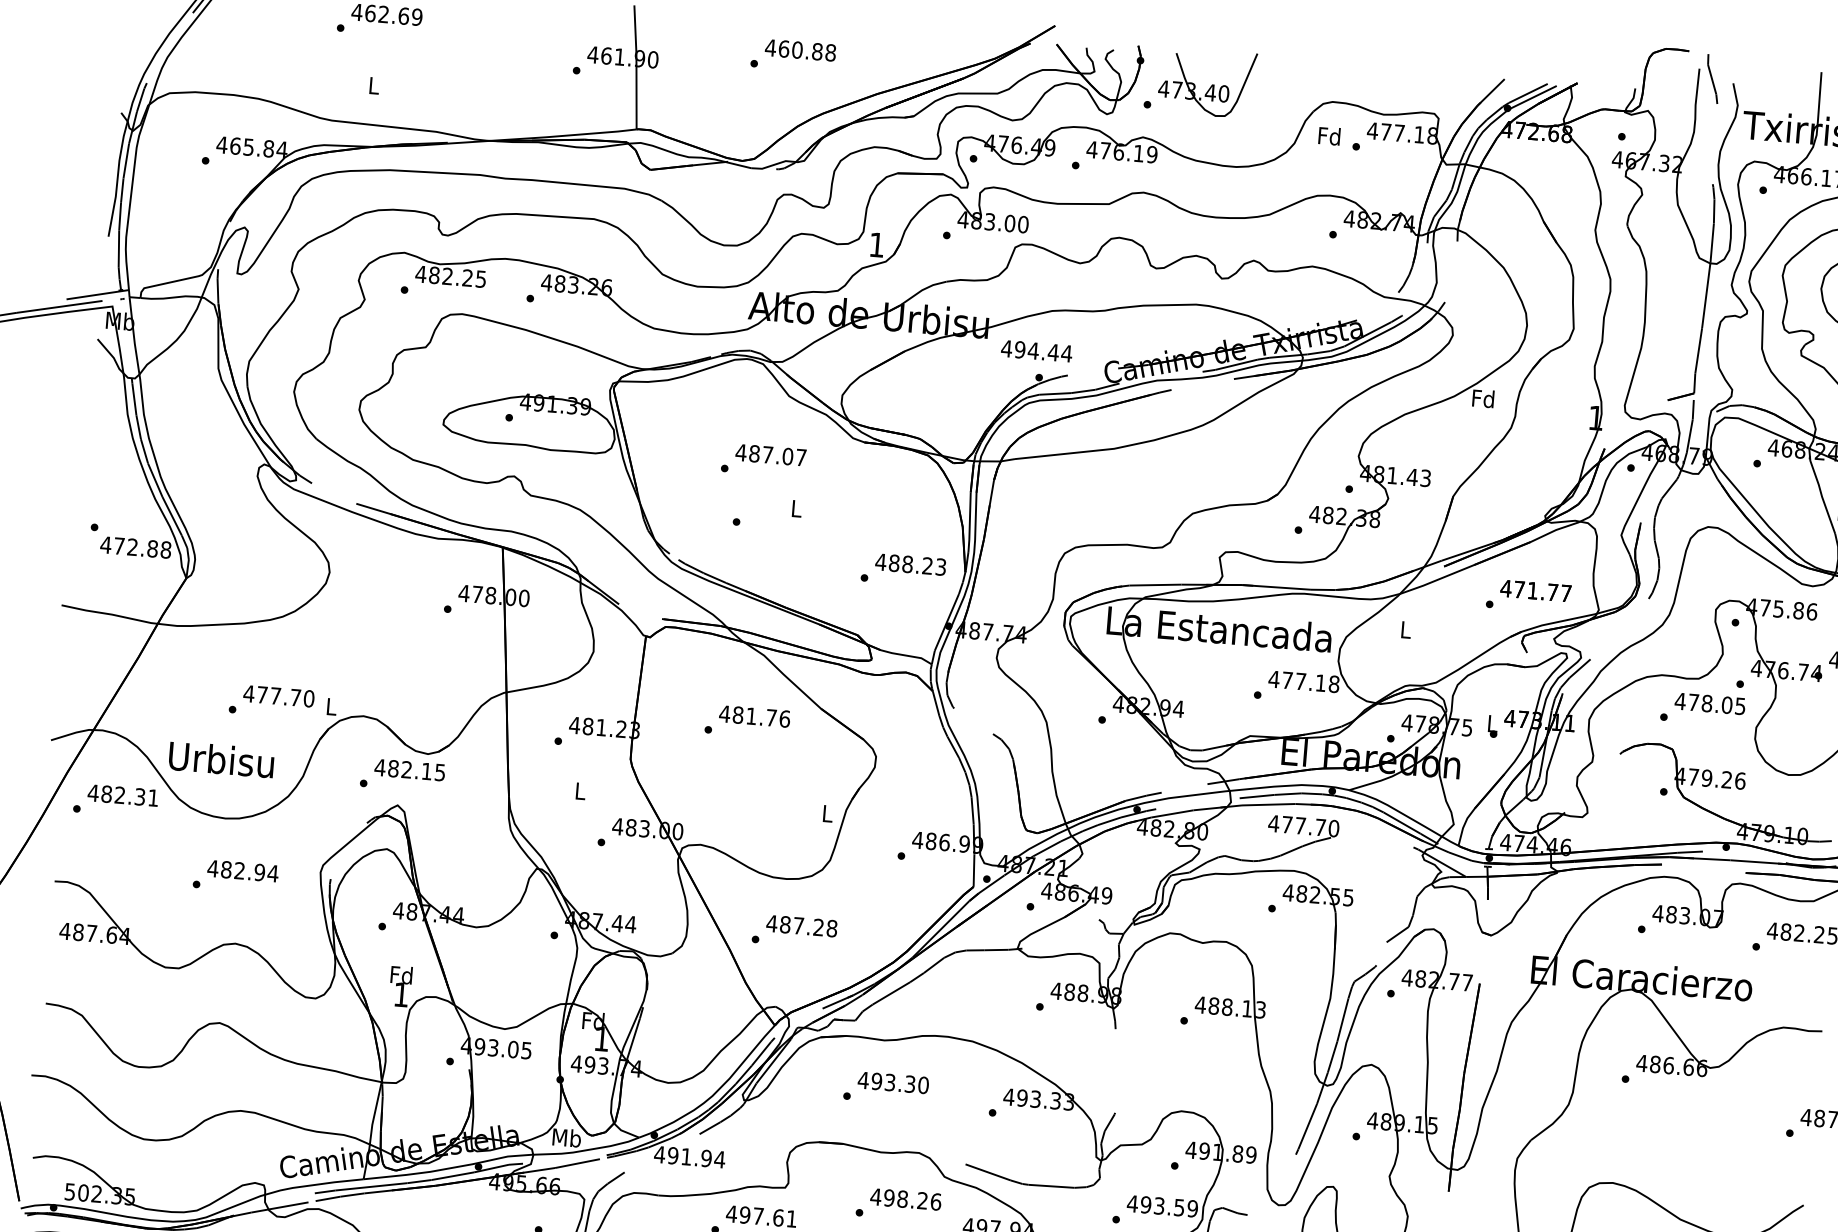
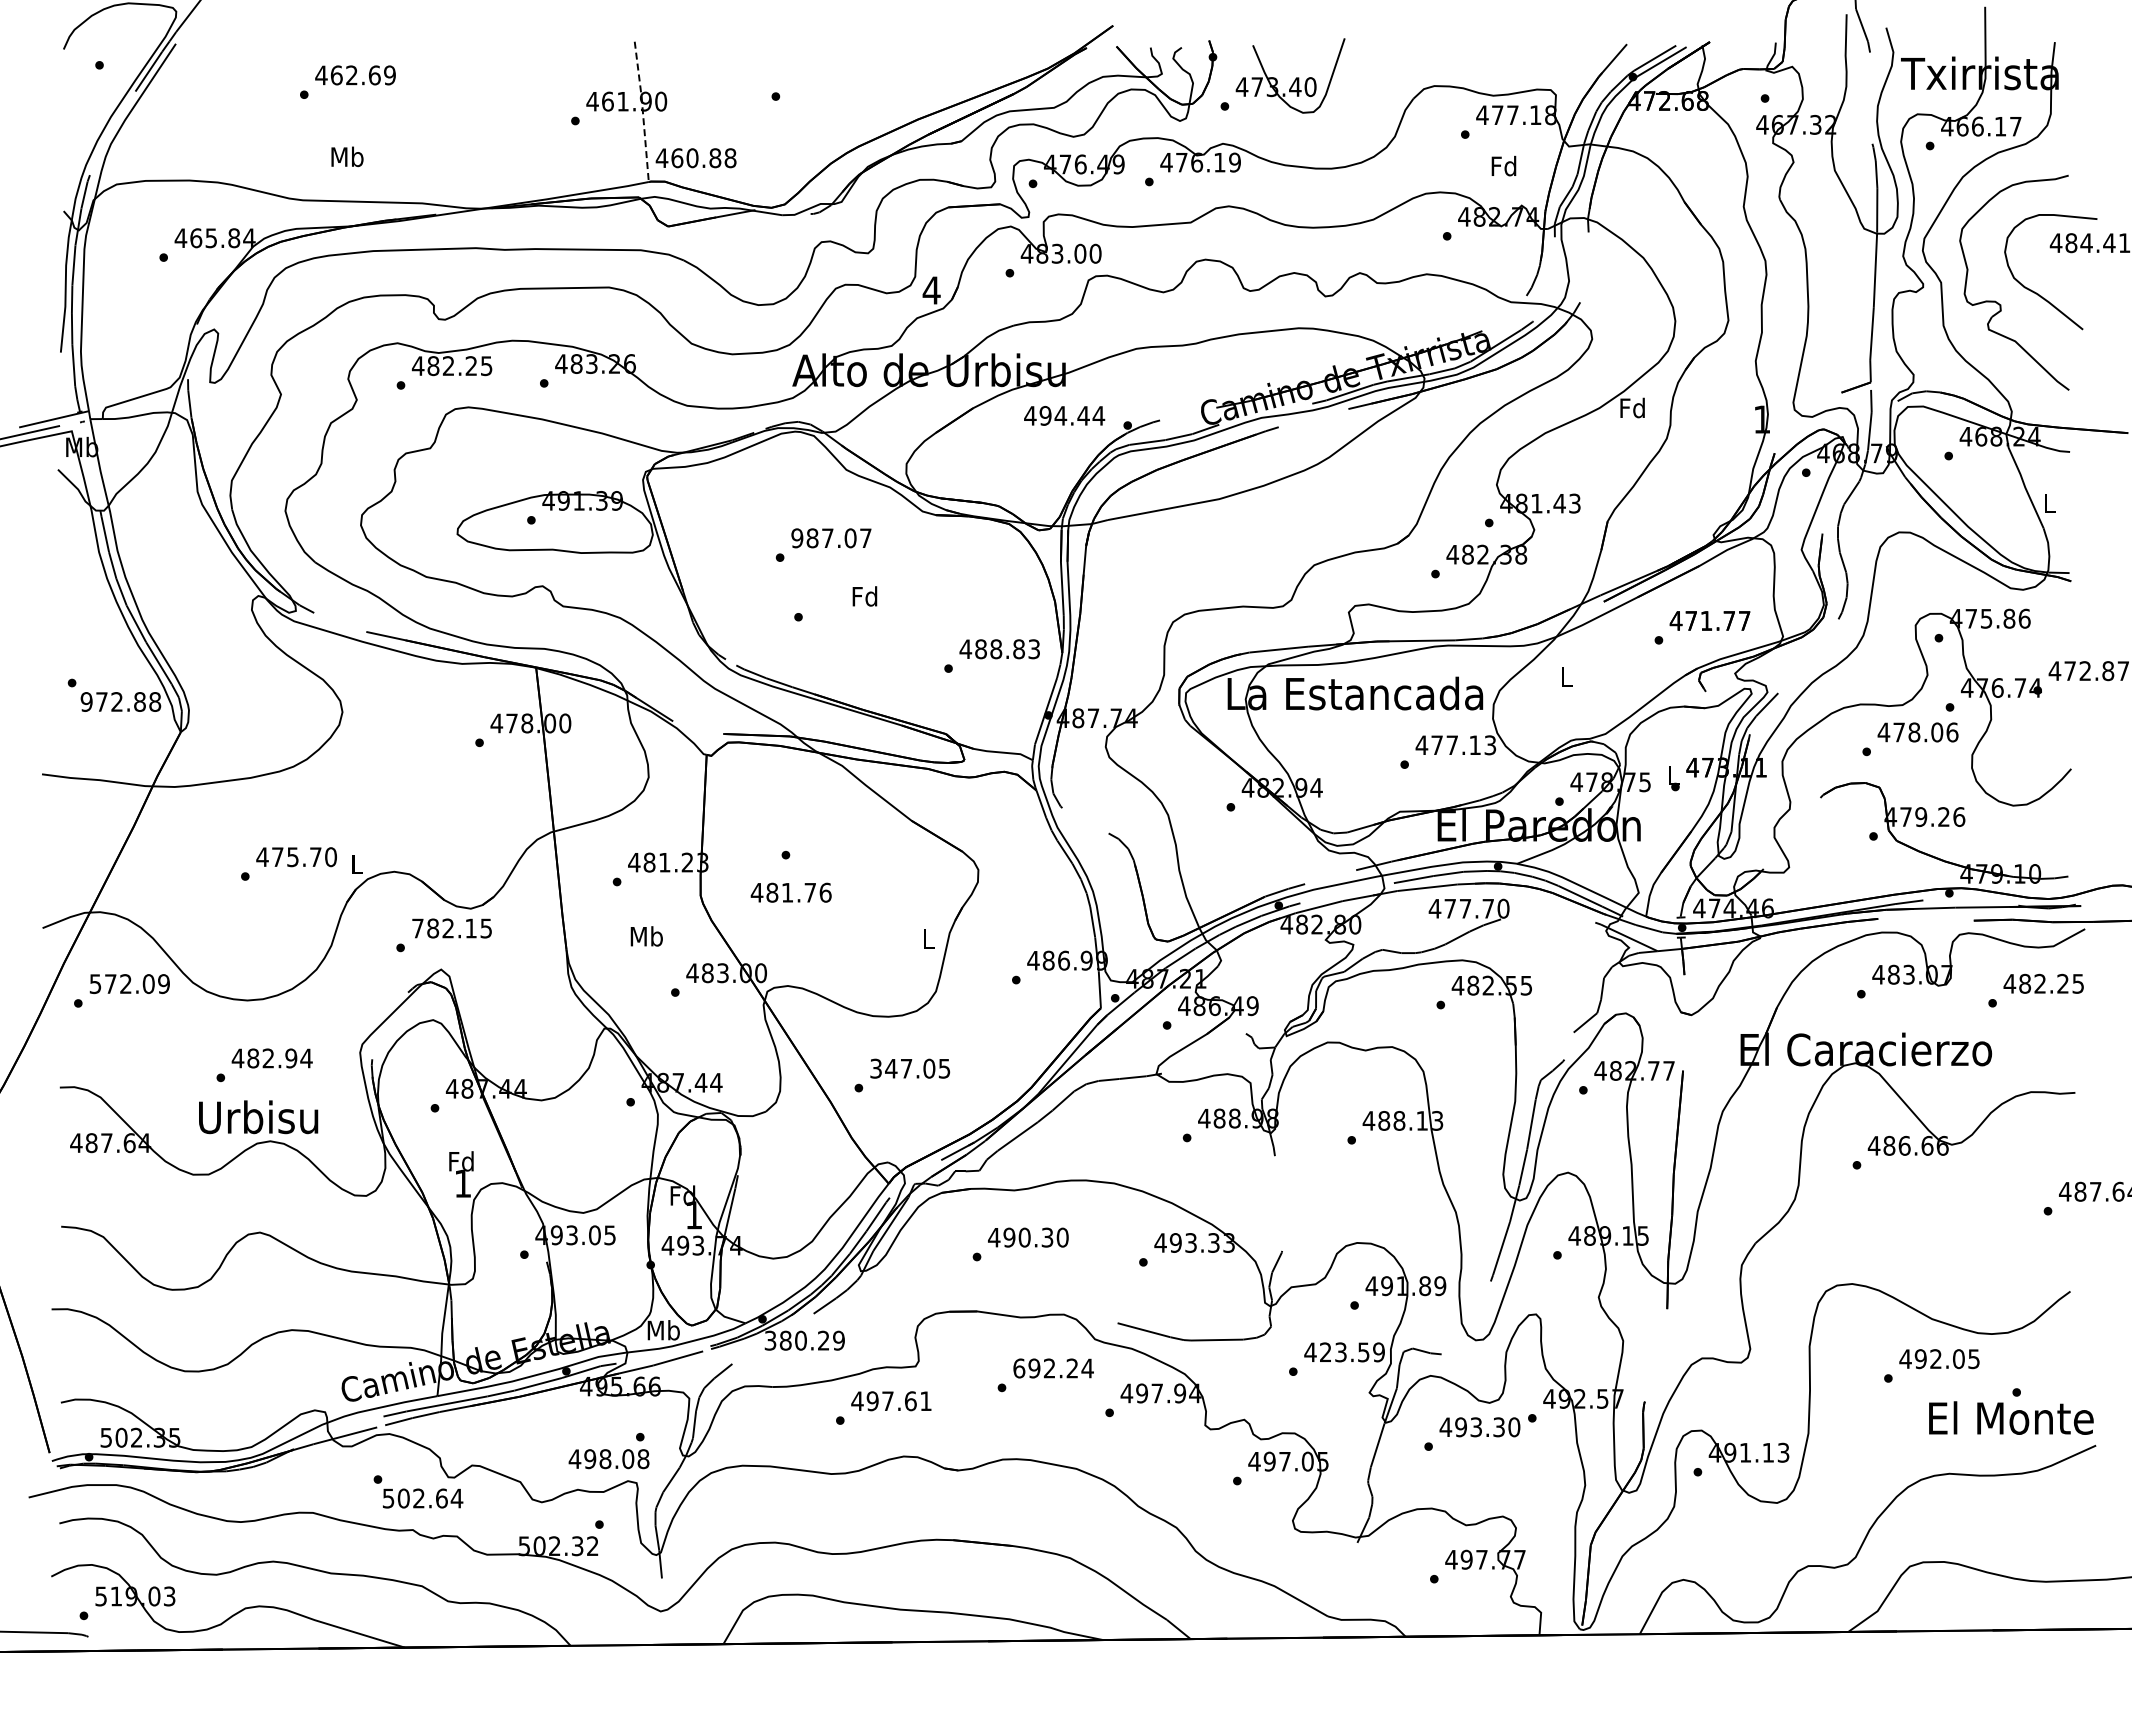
text: (800, 50) -> (695, 158), moved
line: (636, 67) -> (642, 111), solid -> dashed
text: (374, 85) -> (347, 156), L -> Mb
text: (1329, 135) -> (1503, 165), moved
text: (876, 245) -> (931, 290), 1 -> 4
text: (1036, 350) -> (1064, 415), moved
text: (741, 452) -> (797, 538), 487.07 -> 987.07
text: (795, 508) -> (864, 596), L -> Fd
text: (105, 544) -> (86, 701), 472.88 -> 972.88
text: (927, 566) -> (1018, 649), 488.23 -> 488.83
text: (1334, 684) -> (1490, 745), 477.18 -> 477.13
text: (275, 696) -> (292, 857), 477.70 -> 475.70
text: (1740, 706) -> (1952, 732), 478.05 -> 478.06
text: (754, 716) -> (790, 892), moved
text: (221, 759) -> (258, 1117), moved
text: (379, 767) -> (417, 928), 482.15 -> 782.15
text: (580, 791) -> (646, 936), L -> Mb
text: (123, 795) -> (129, 984), 482.31 -> 572.09
text: (801, 925) -> (909, 1068), 487.28 -> 347.05
text: (890, 1082) -> (1024, 1237), 493.30 -> 490.30
text: (689, 1156) -> (804, 1340), 491.94 -> 380.29
text: (905, 1199) -> (1052, 1368), 498.26 -> 692.24
text: (1145, 1205) -> (1325, 1352), 493.59 -> 423.59

